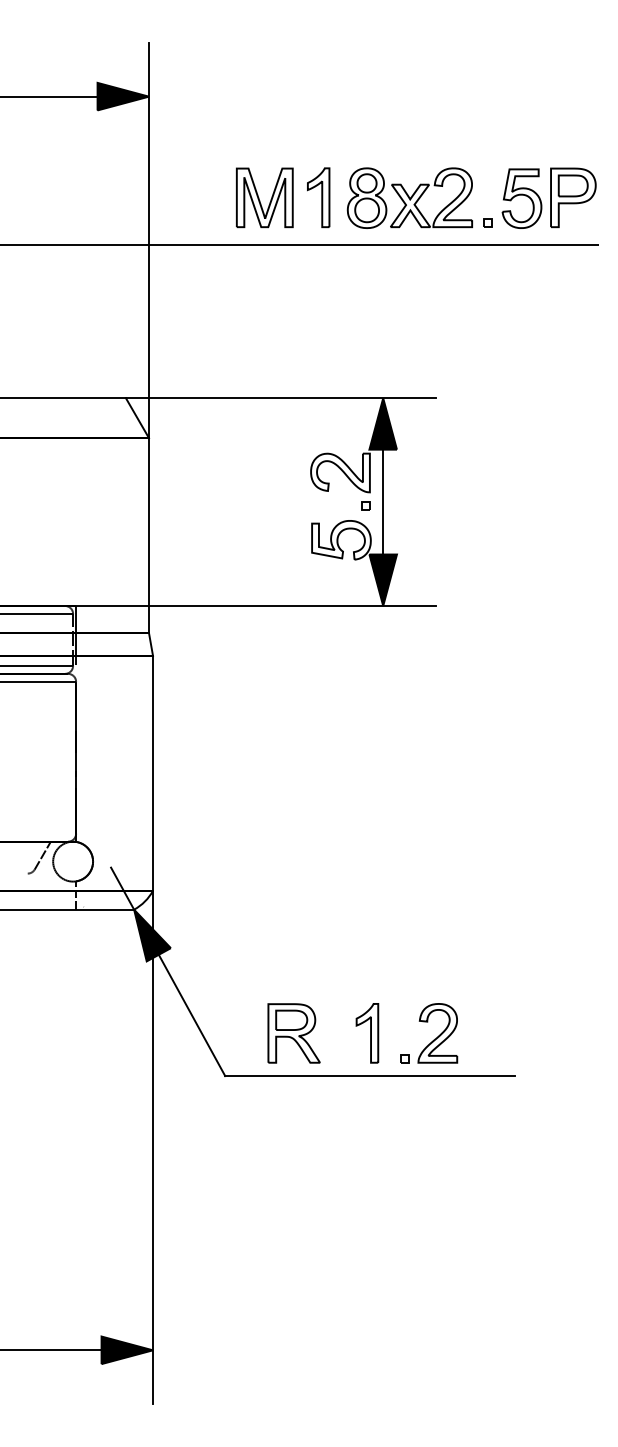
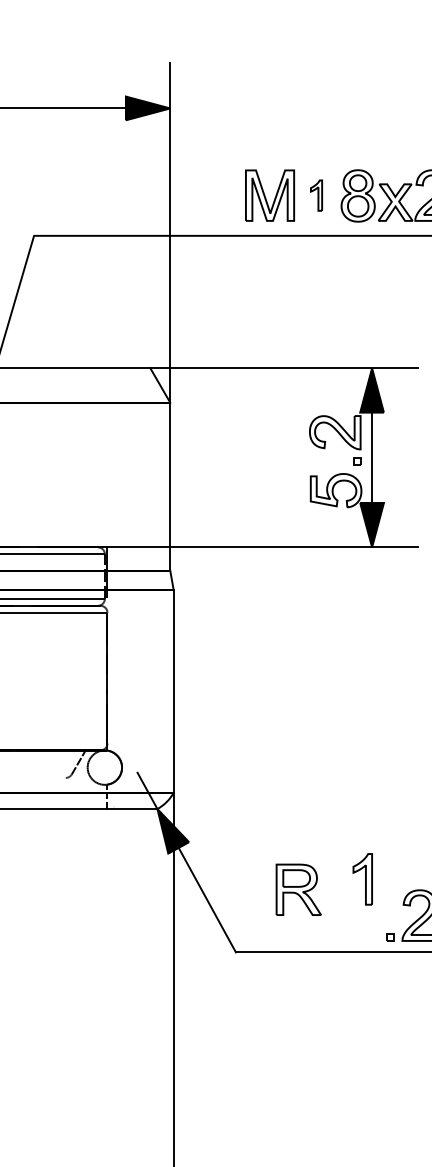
part: (318, 197) -> (316, 195), size x0.6
part: (293, 1033) -> (298, 889), moved
part: (367, 1033) -> (362, 879), moved

